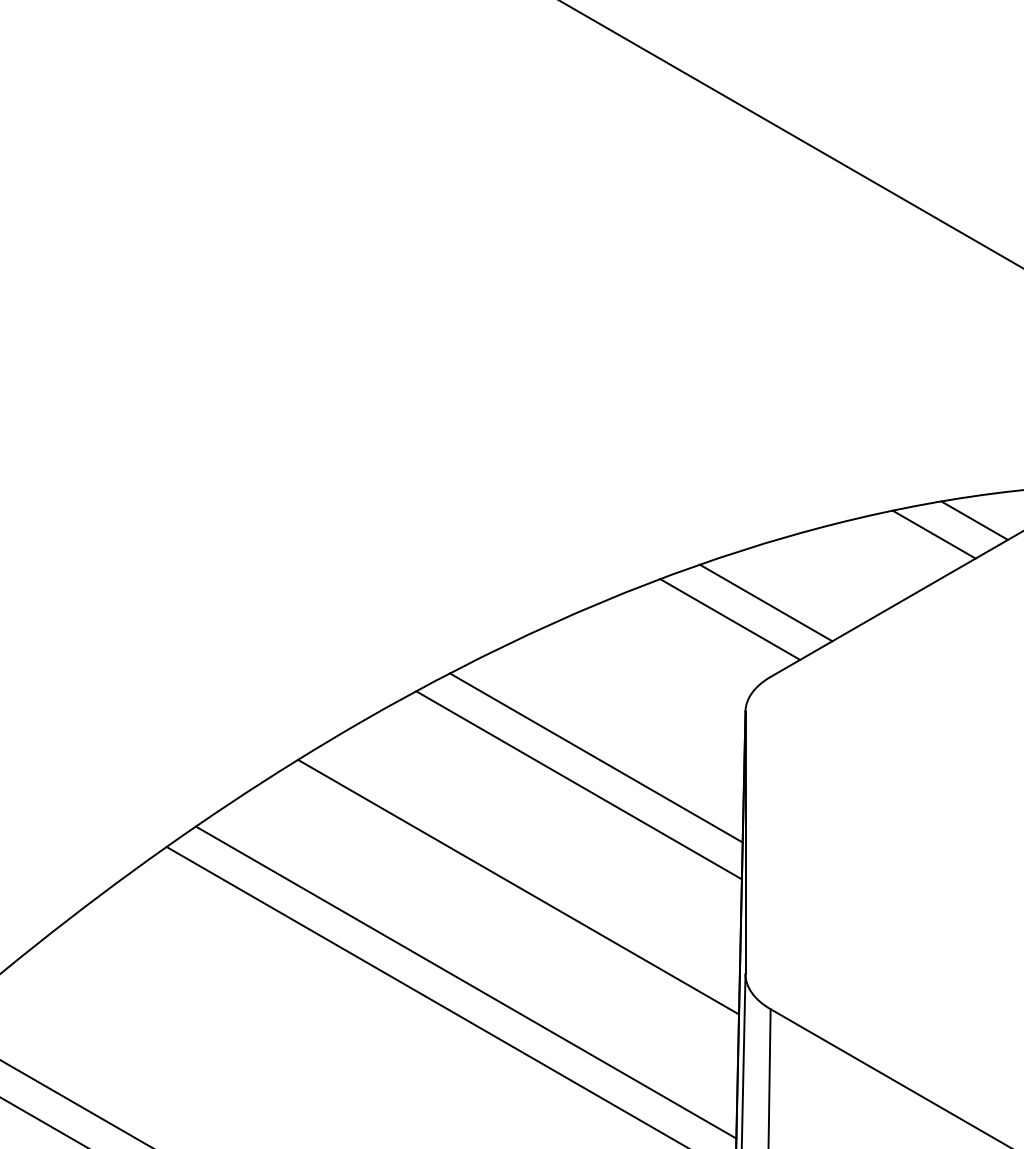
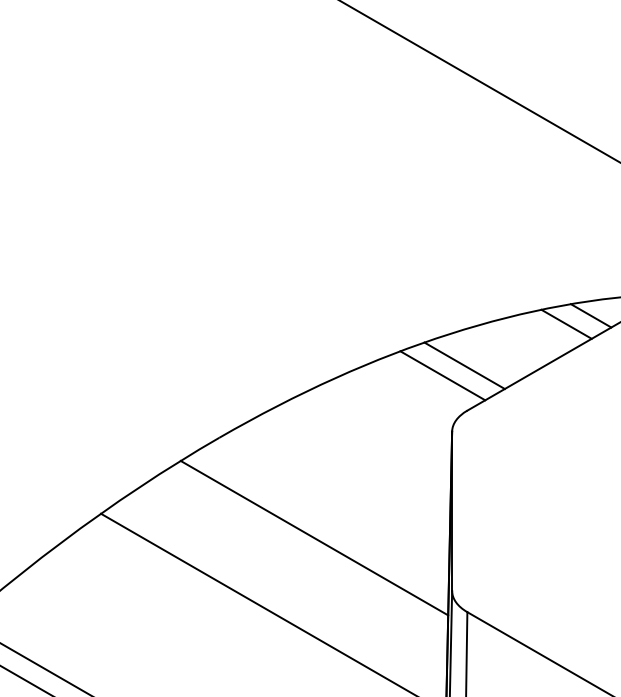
line: (596, 757) -> (361, 459), removed
line: (577, 785) -> (350, 476), removed
line: (465, 981) -> (282, 595), removed

